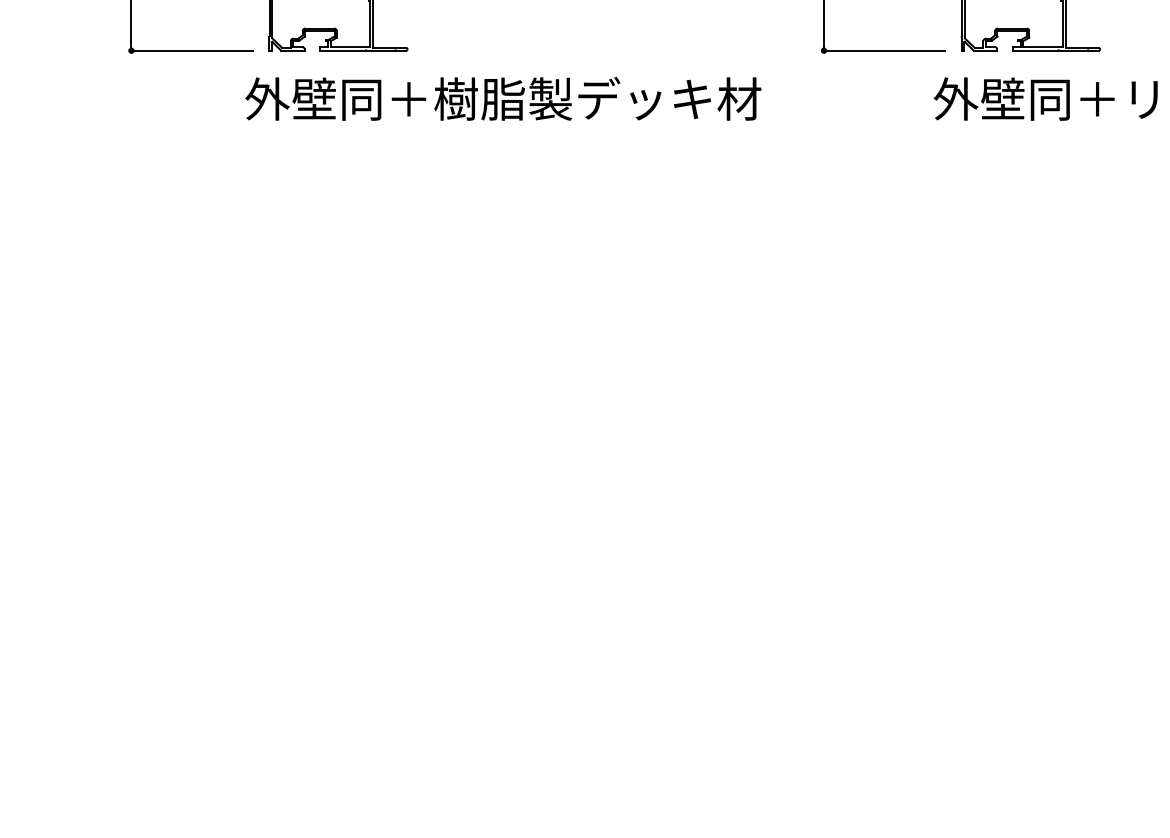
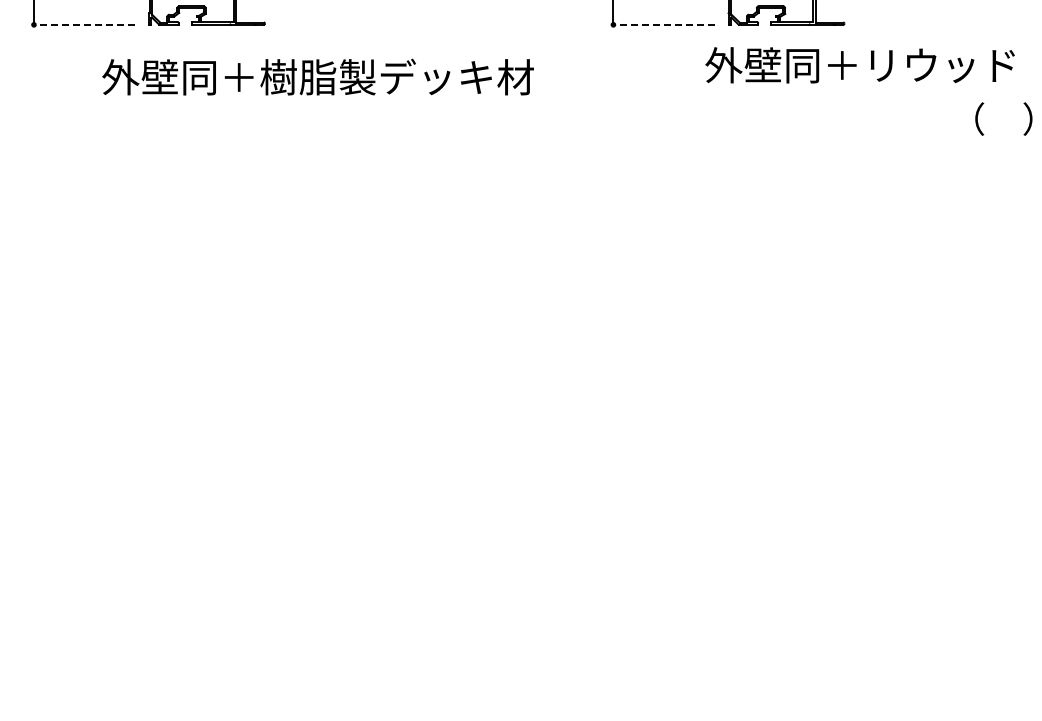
line: (190, 50) -> (83, 24), solid -> dashed
line: (882, 50) -> (662, 24), solid -> dashed
text: (502, 98) -> (317, 76), moved

